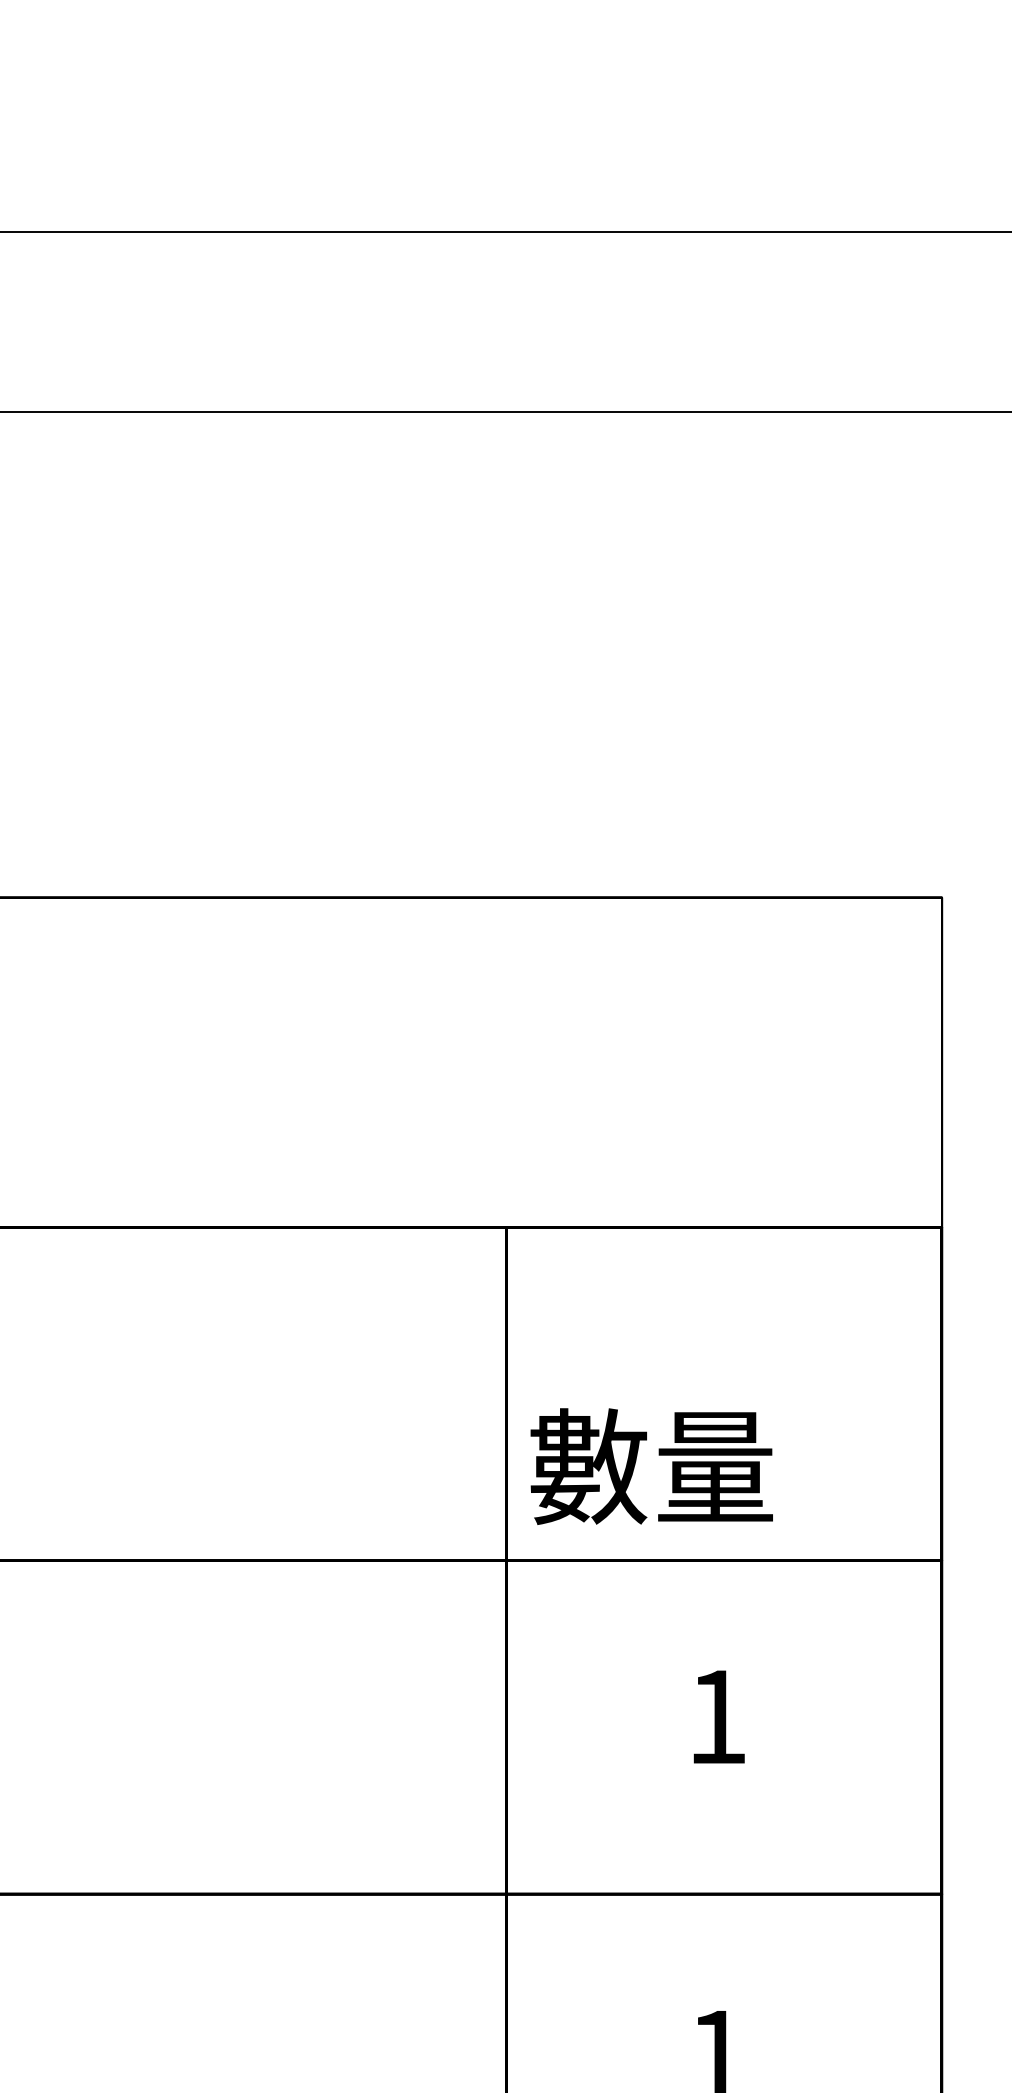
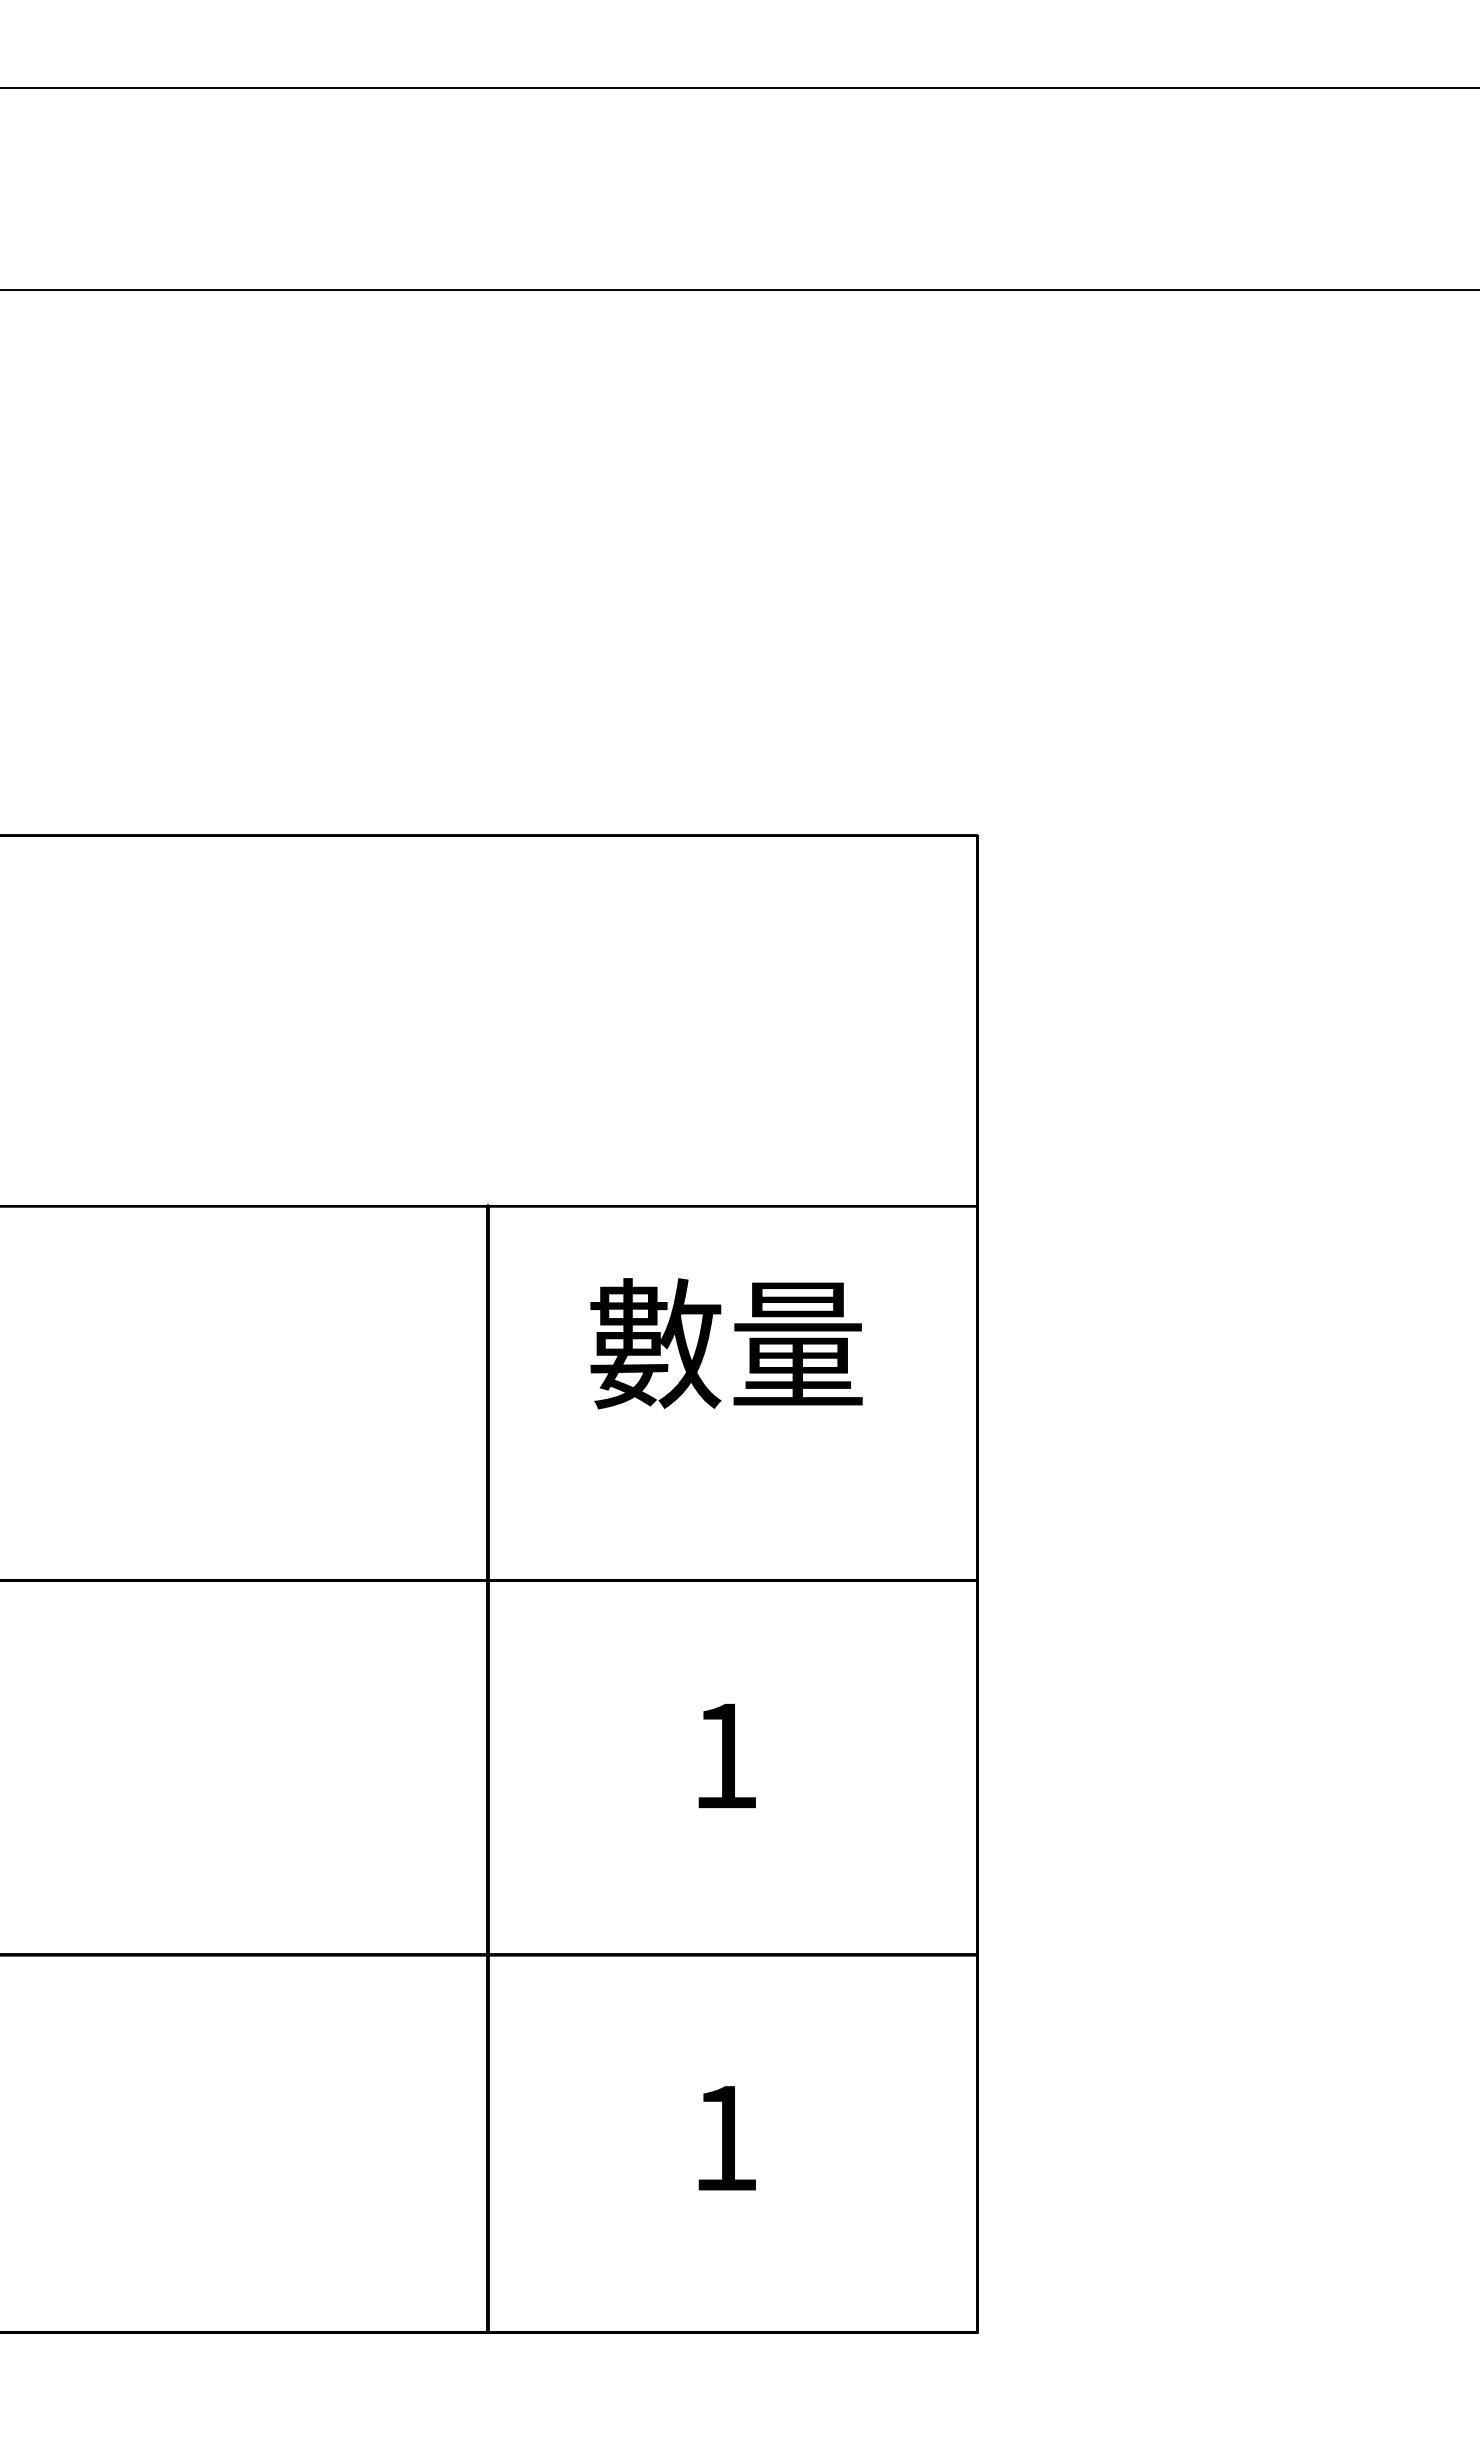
text: (651, 1466) -> (726, 1343), moved

